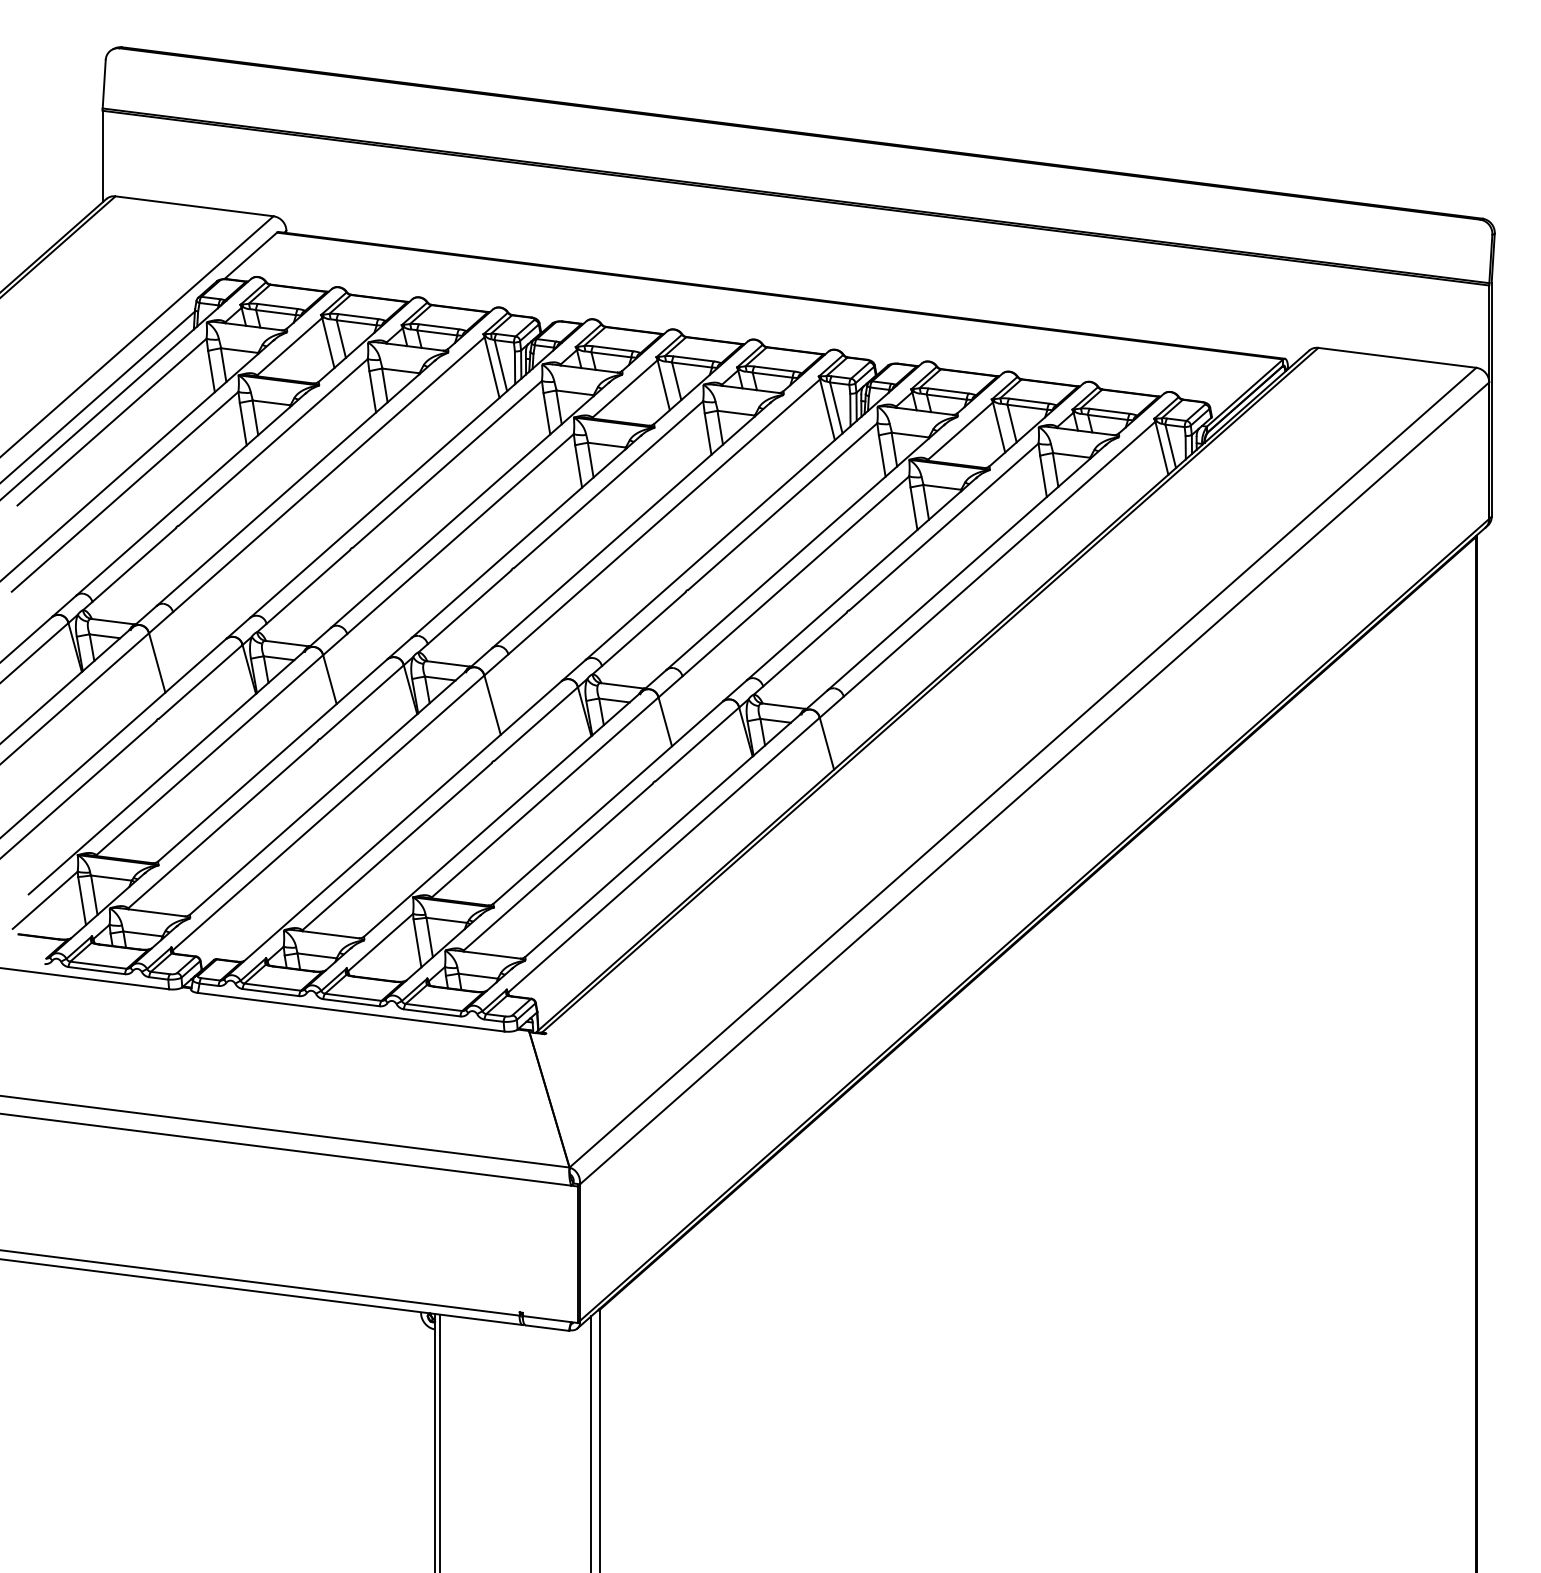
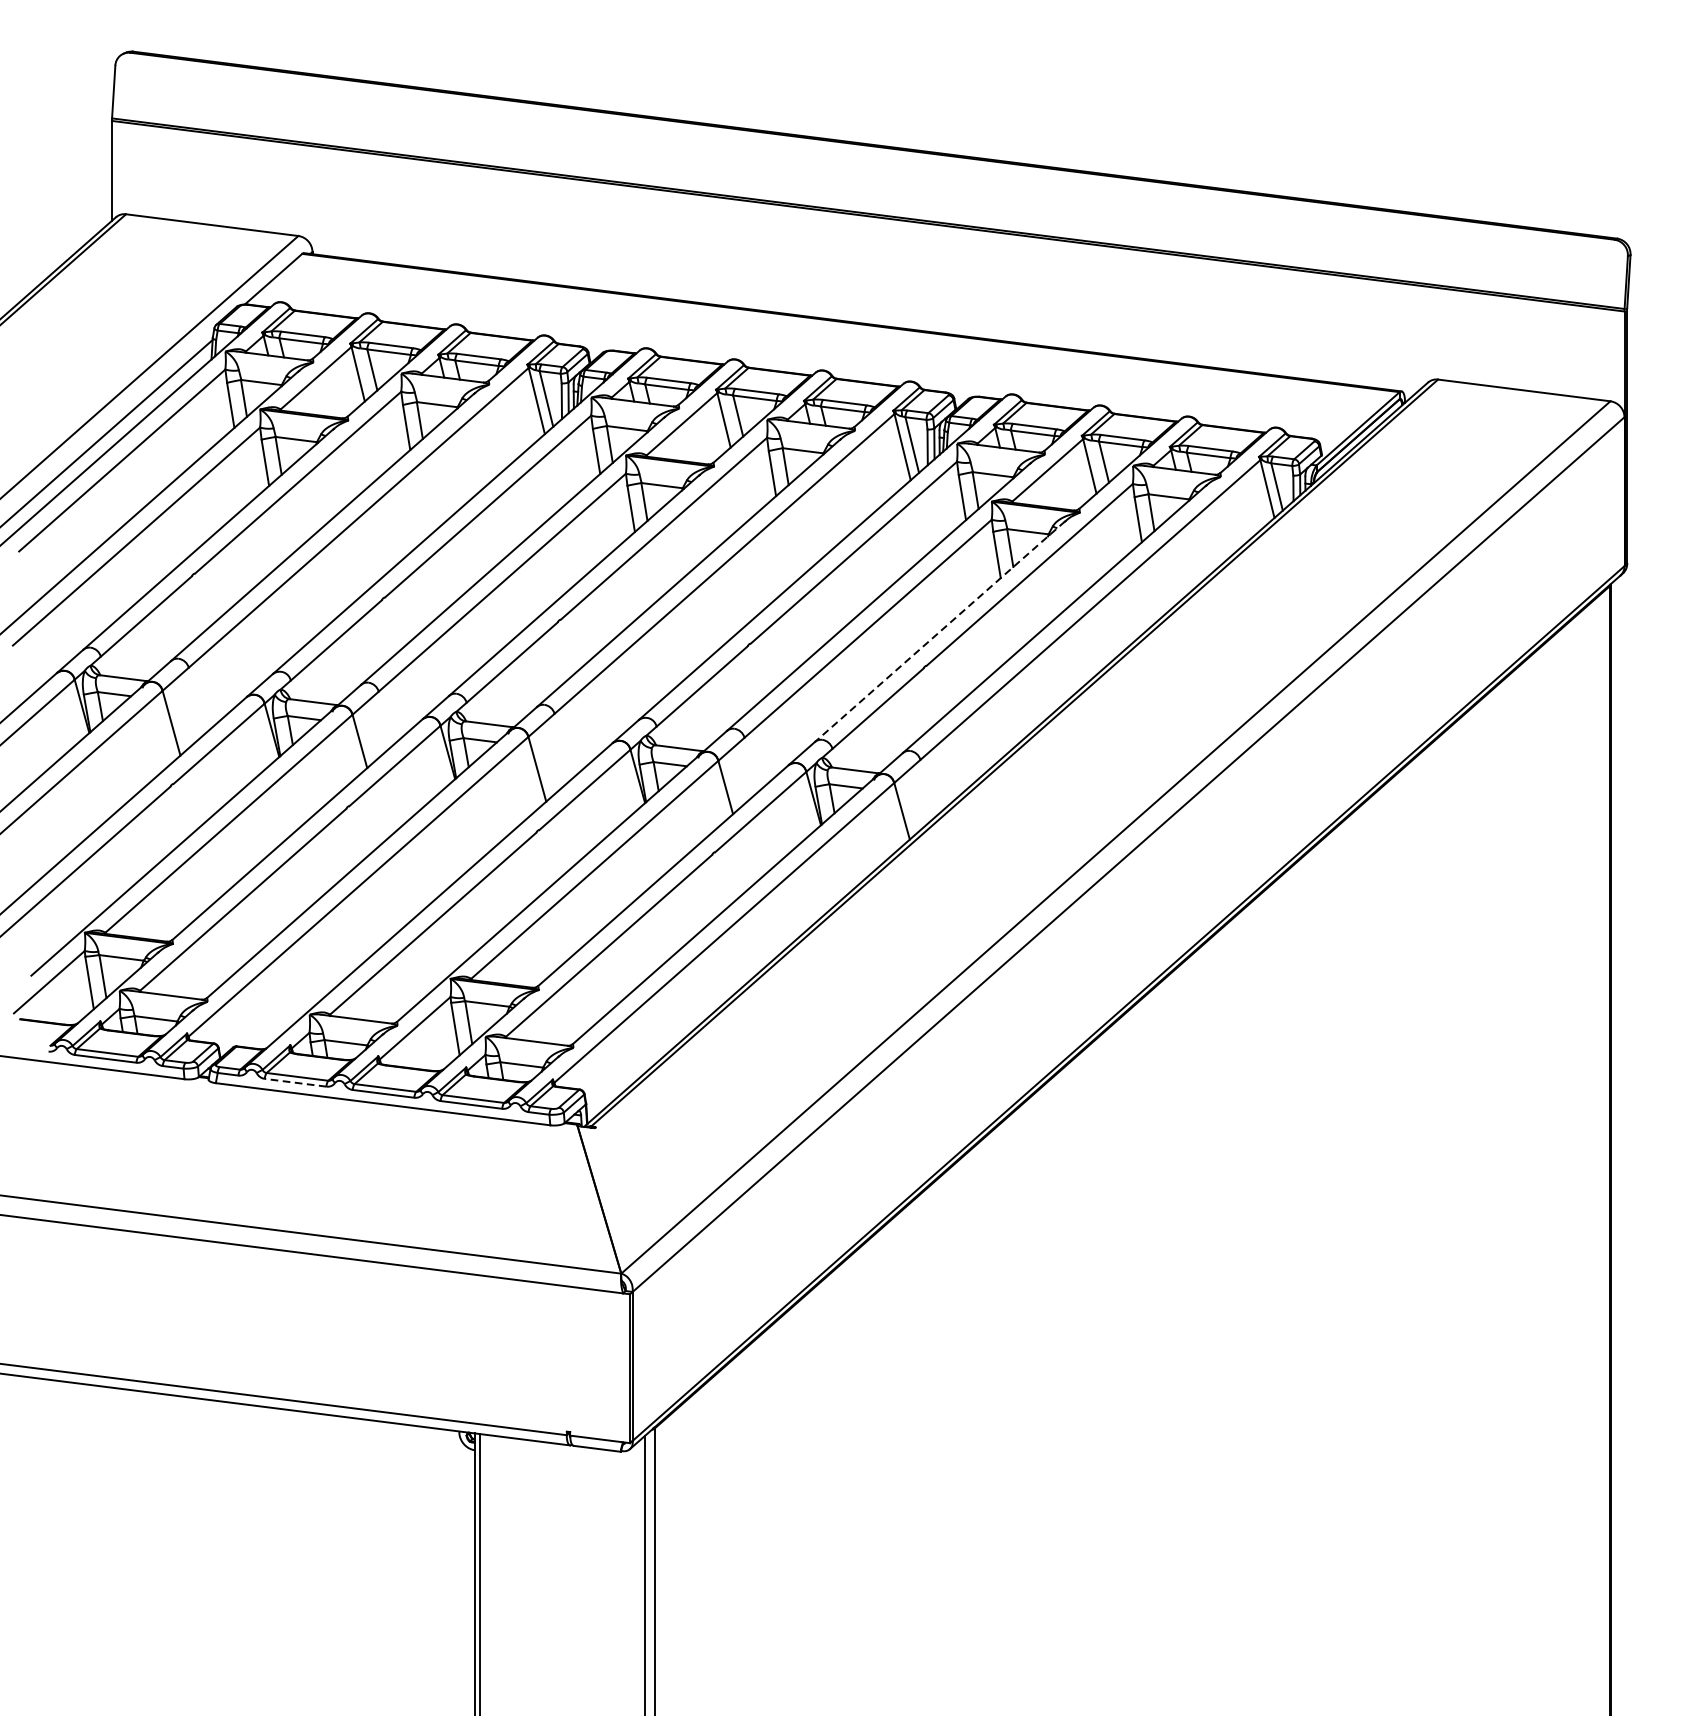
line: (861, 579) -> (939, 632), solid -> dashed
line: (270, 992) -> (295, 1082), solid -> dashed

